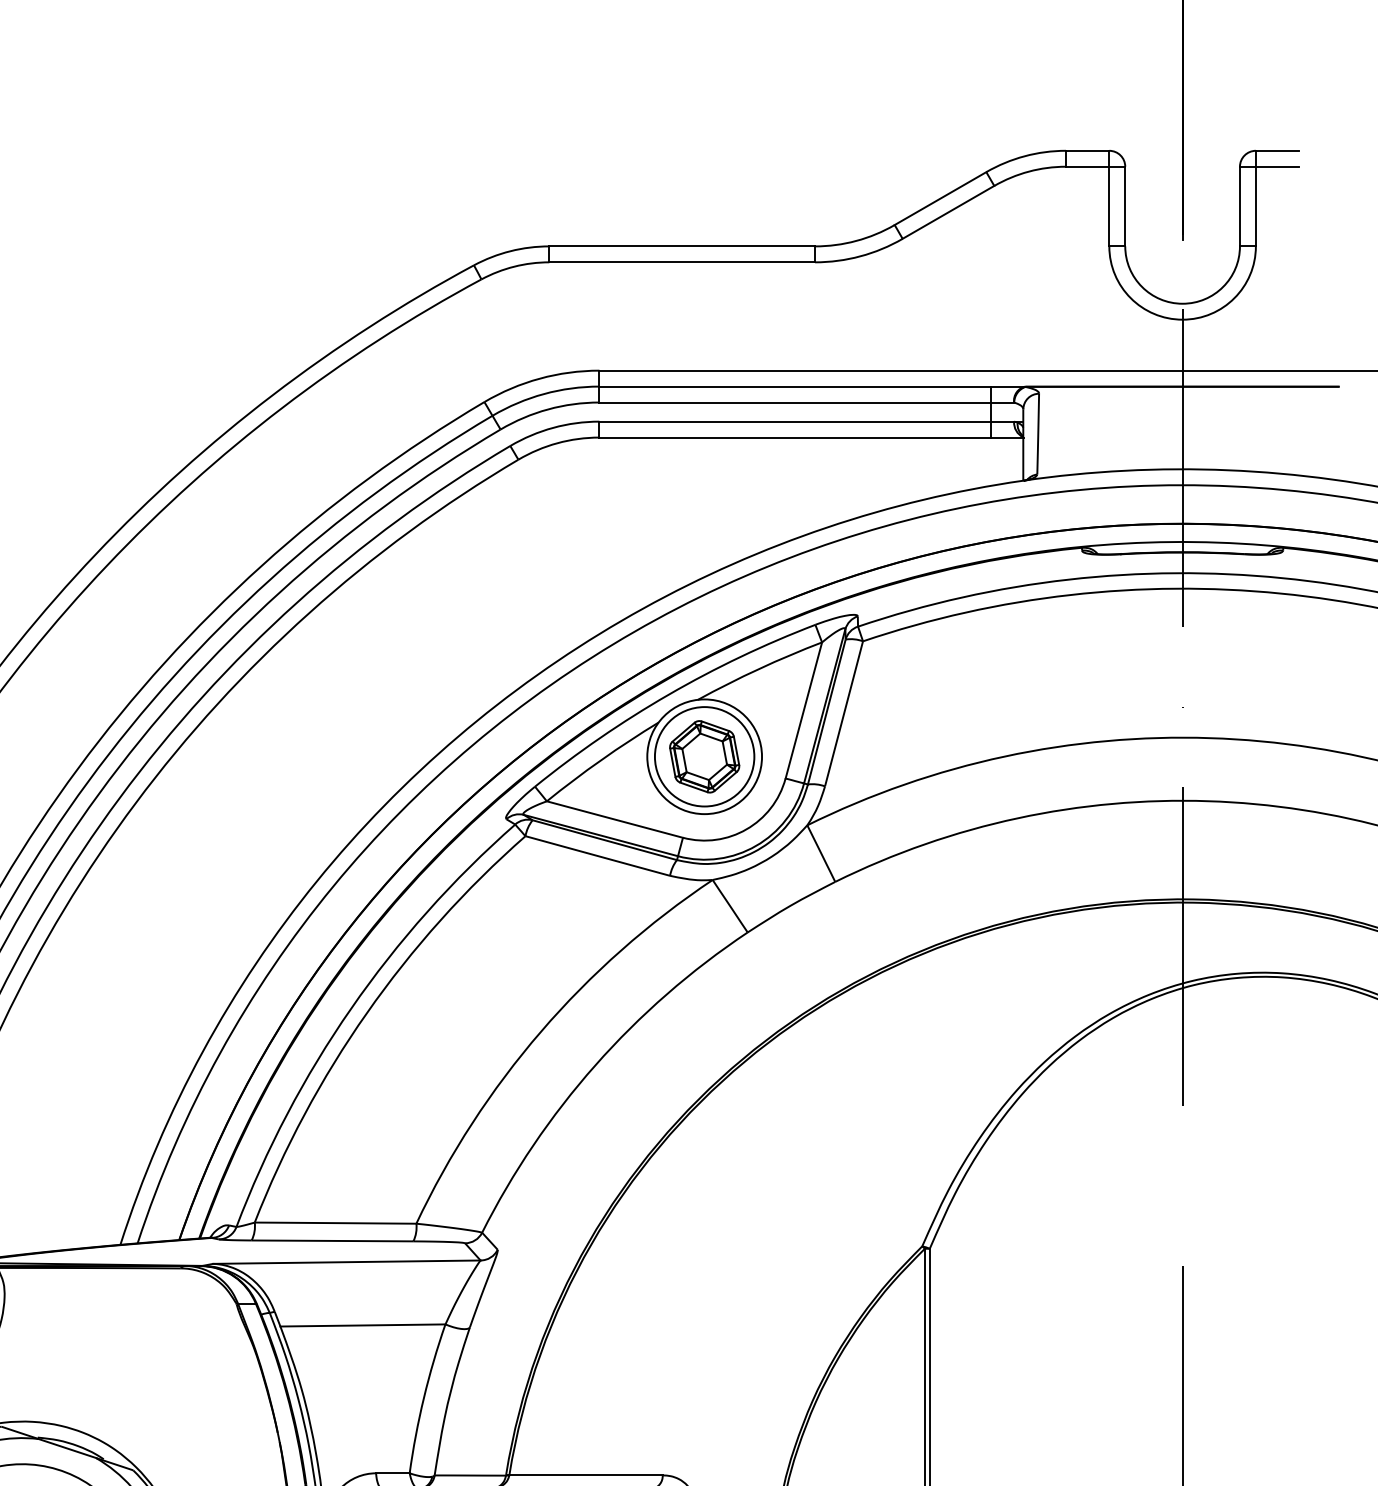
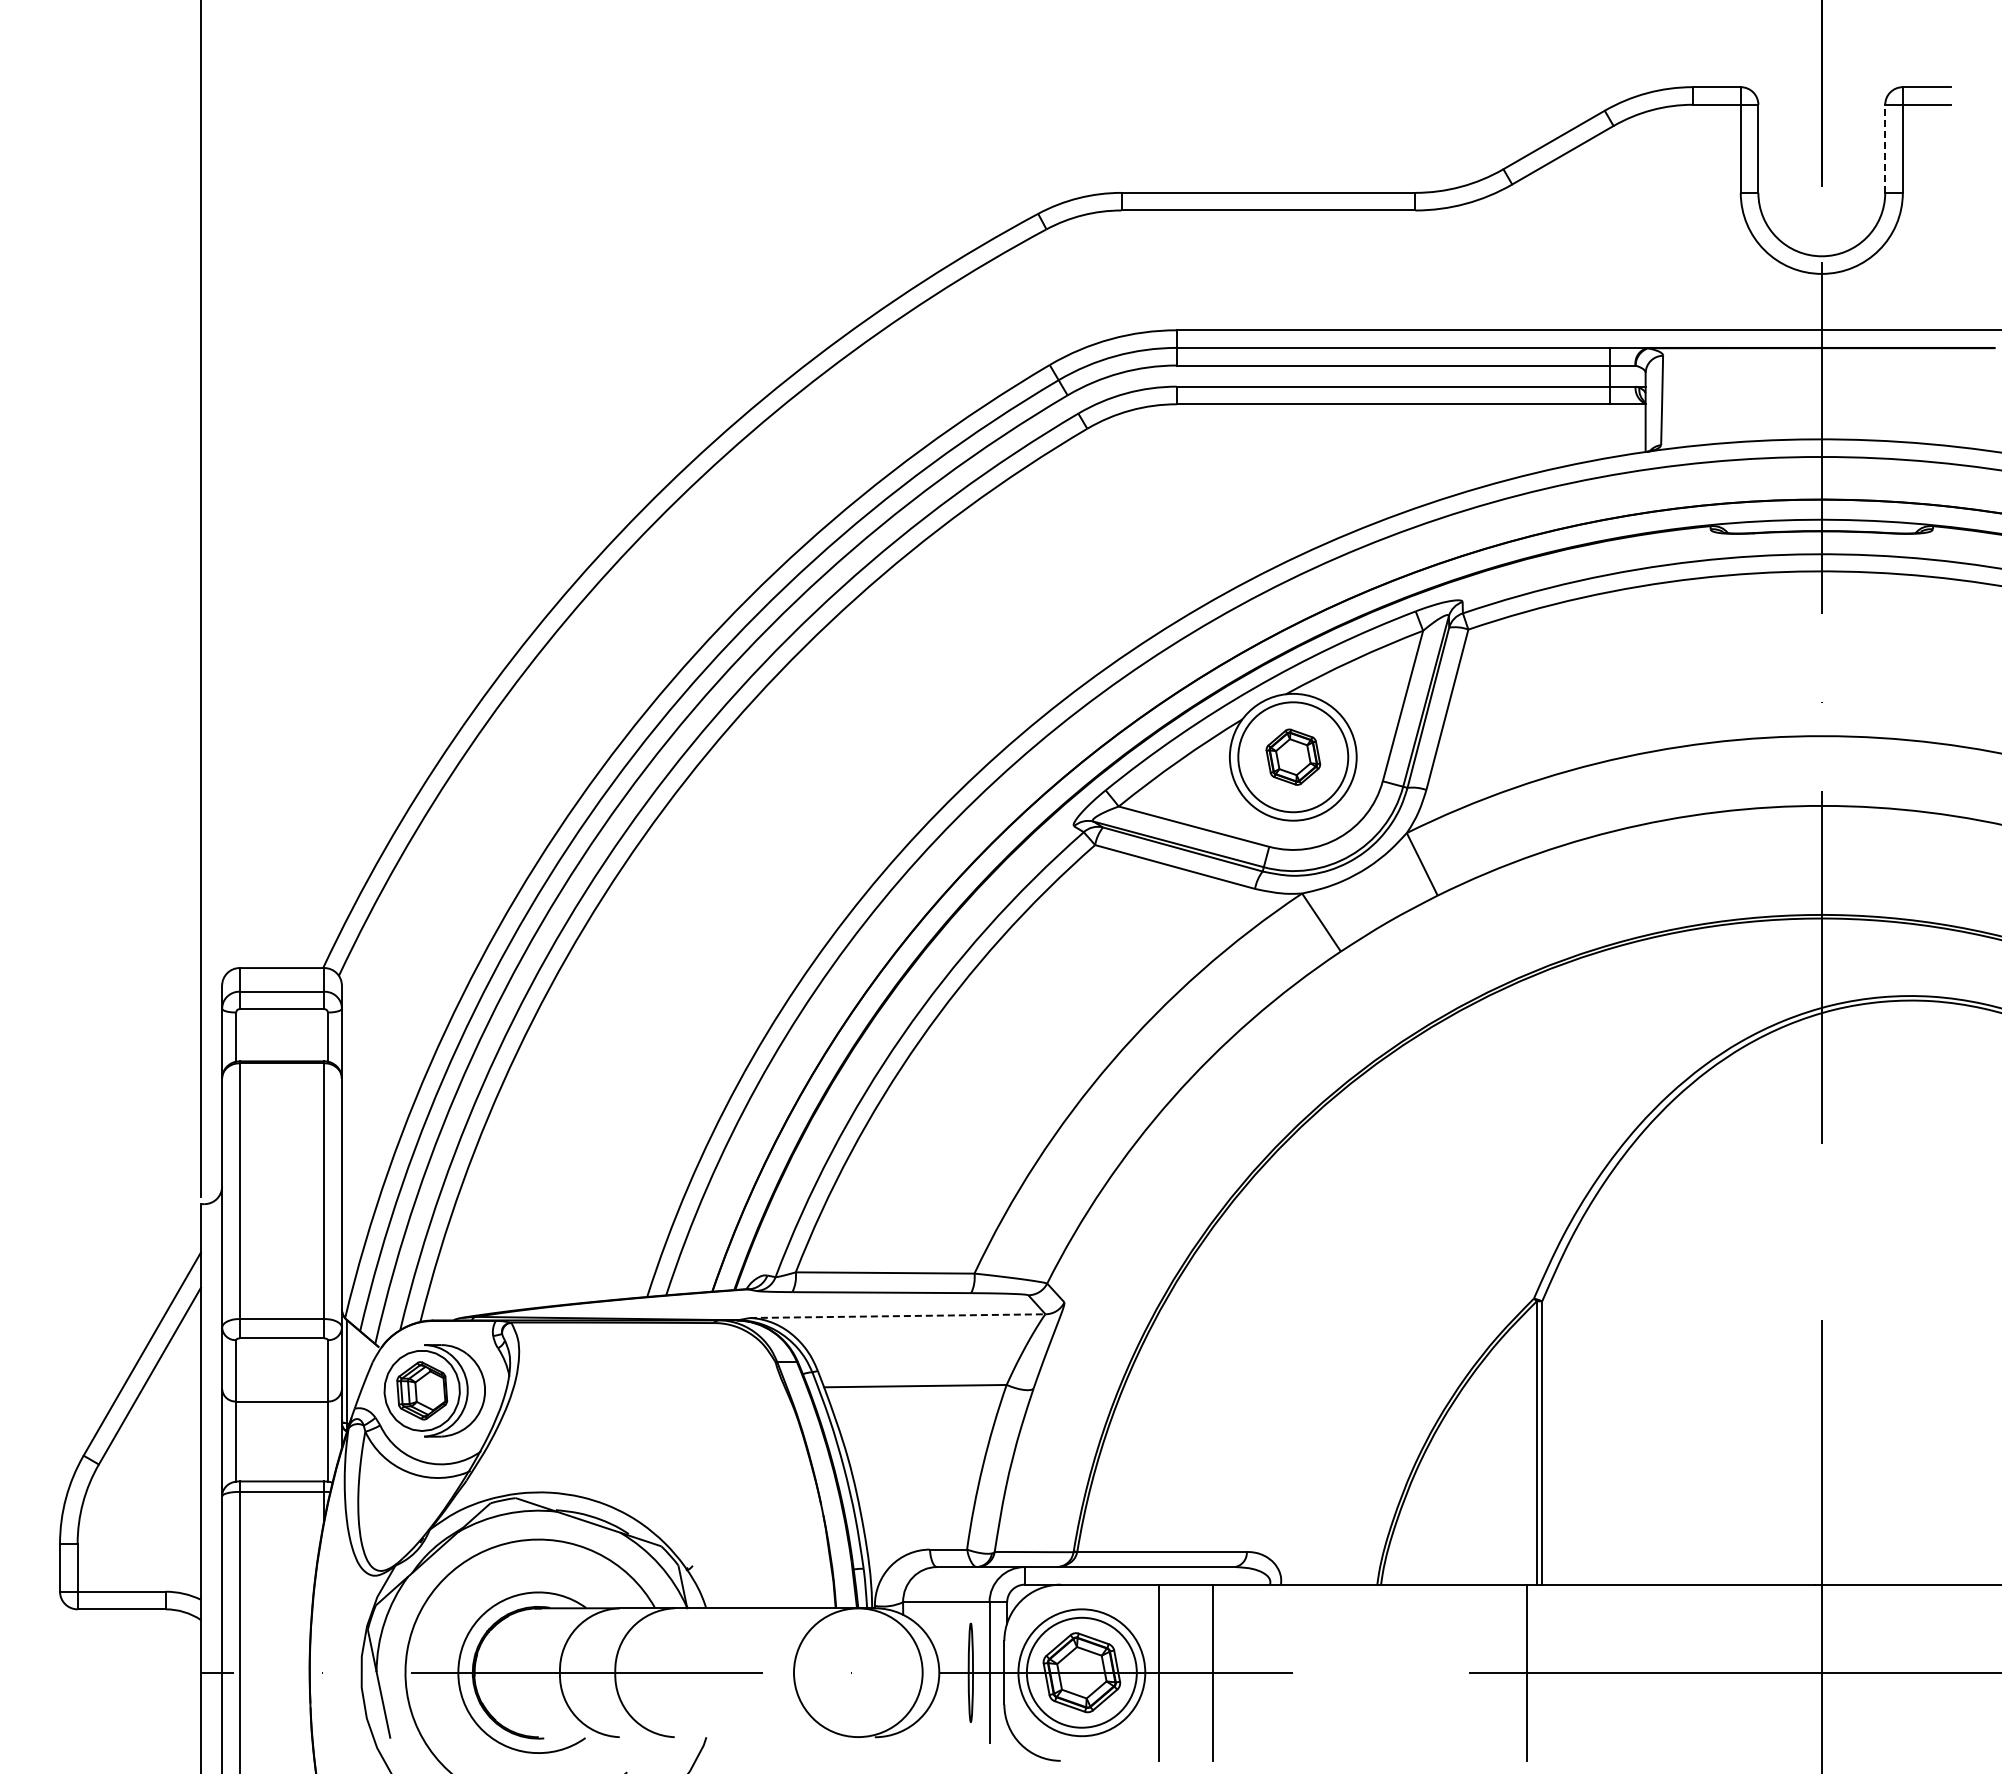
line: (1240, 206) -> (1885, 148), solid -> dashed
part: (704, 756) -> (1293, 756), size x0.7
line: (346, 1262) -> (897, 1316), solid -> dashed

